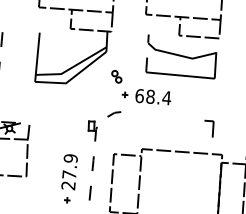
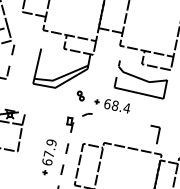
part: (116, 76) -> (80, 95), moved
part: (210, 128) -> (155, 134), size x1.43
text: (68, 186) -> (47, 162), 27.9 -> 67.9

